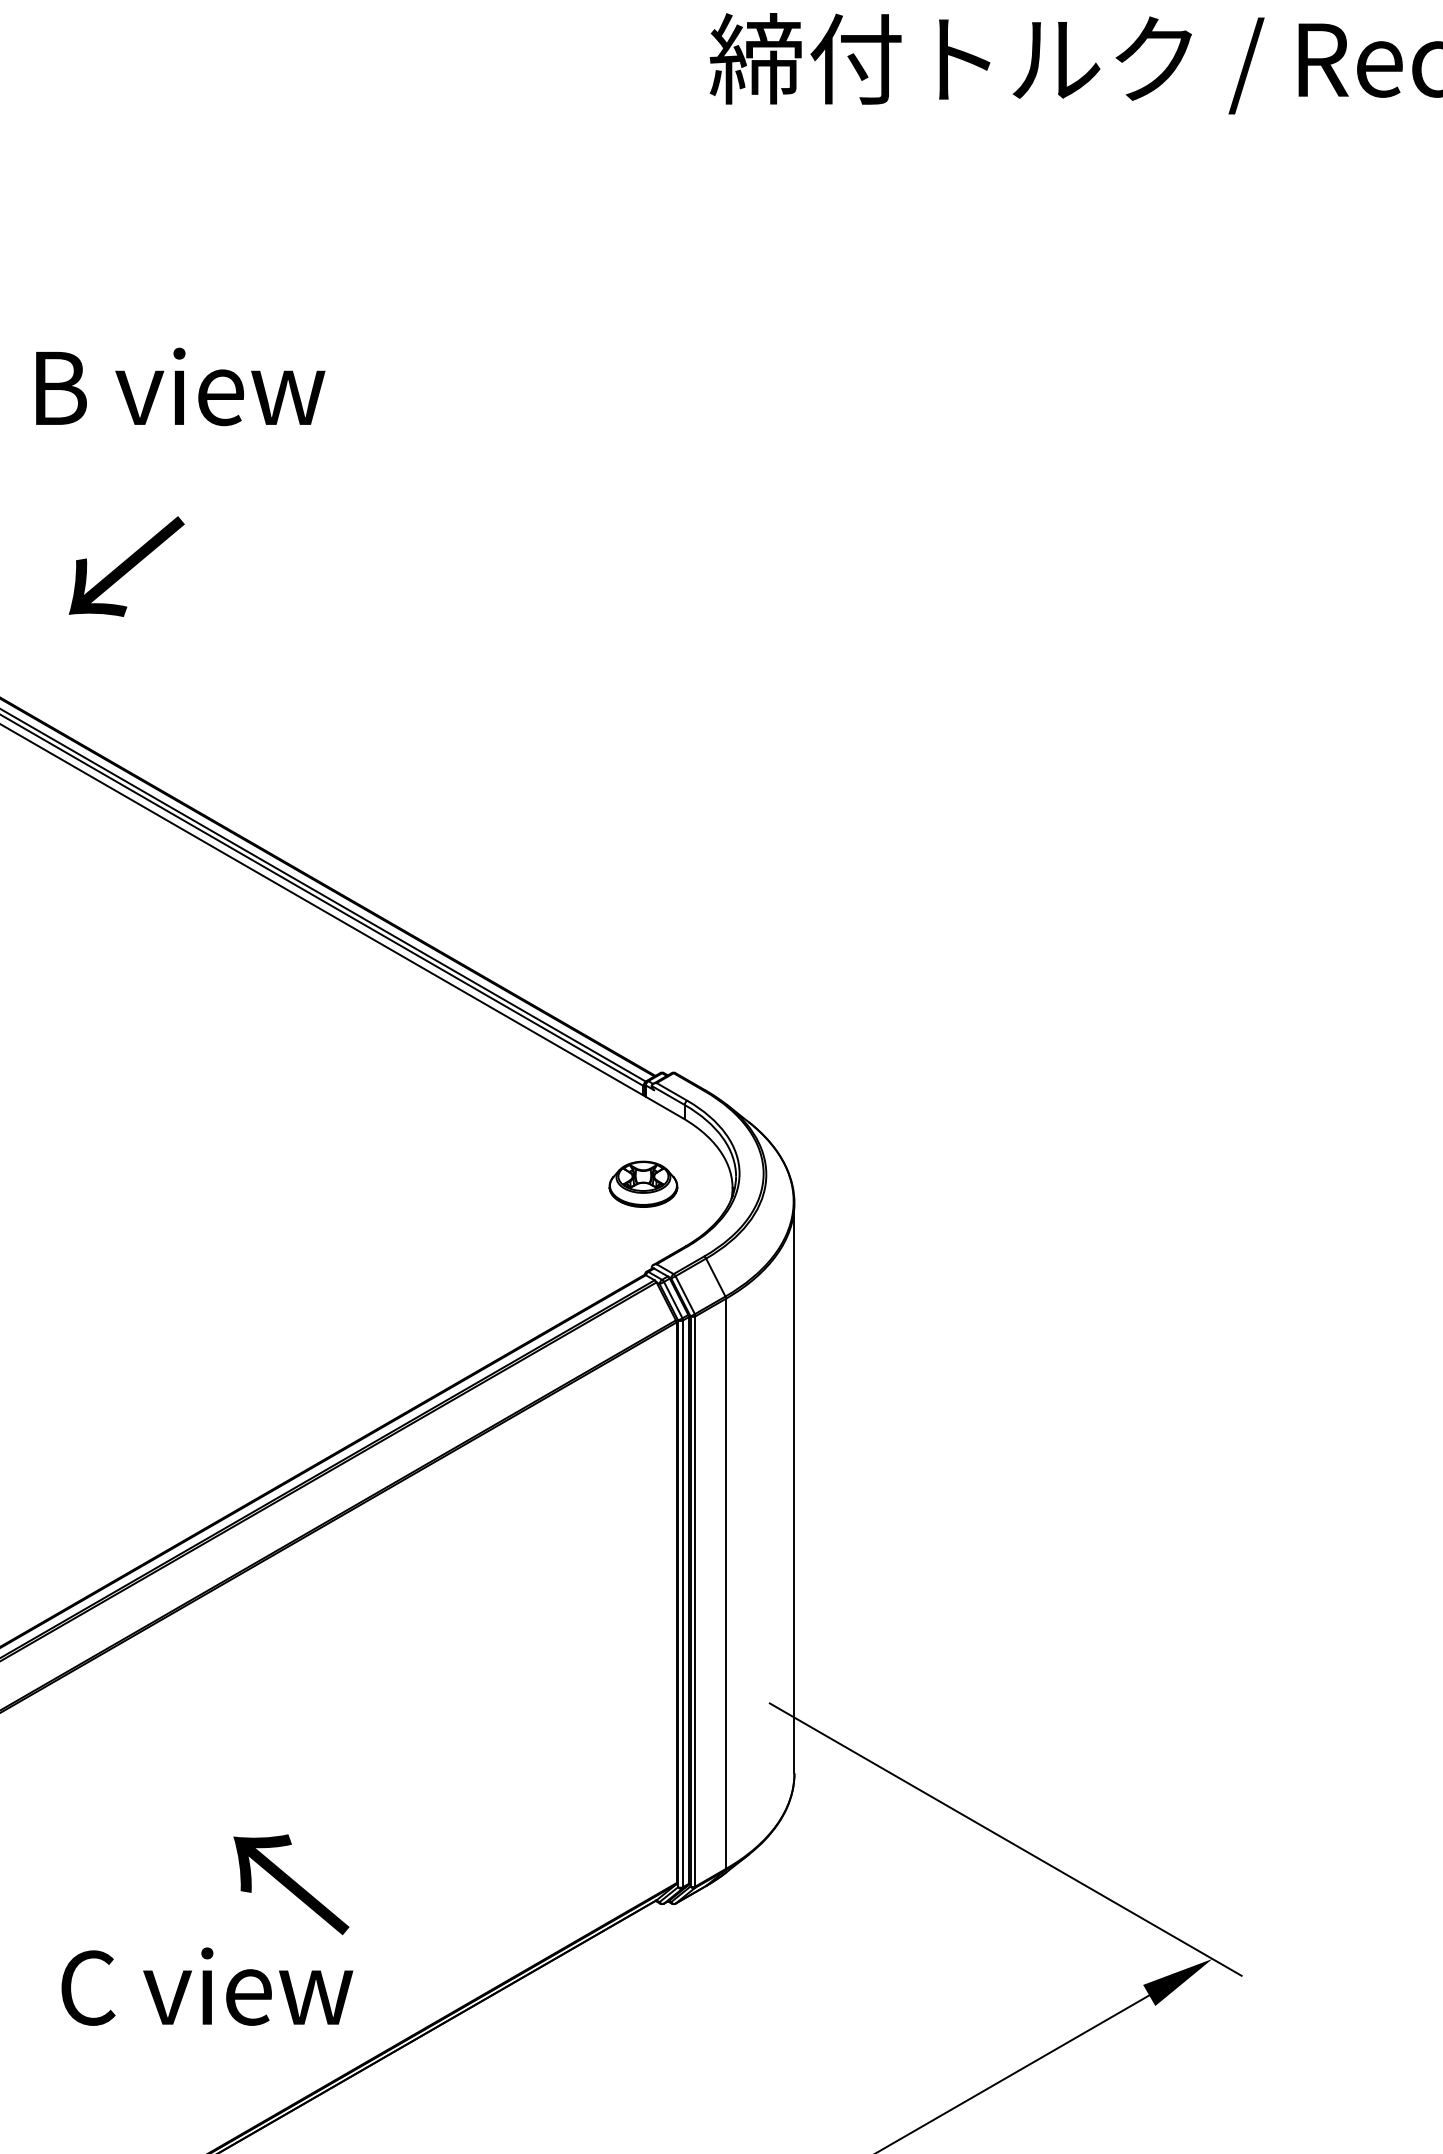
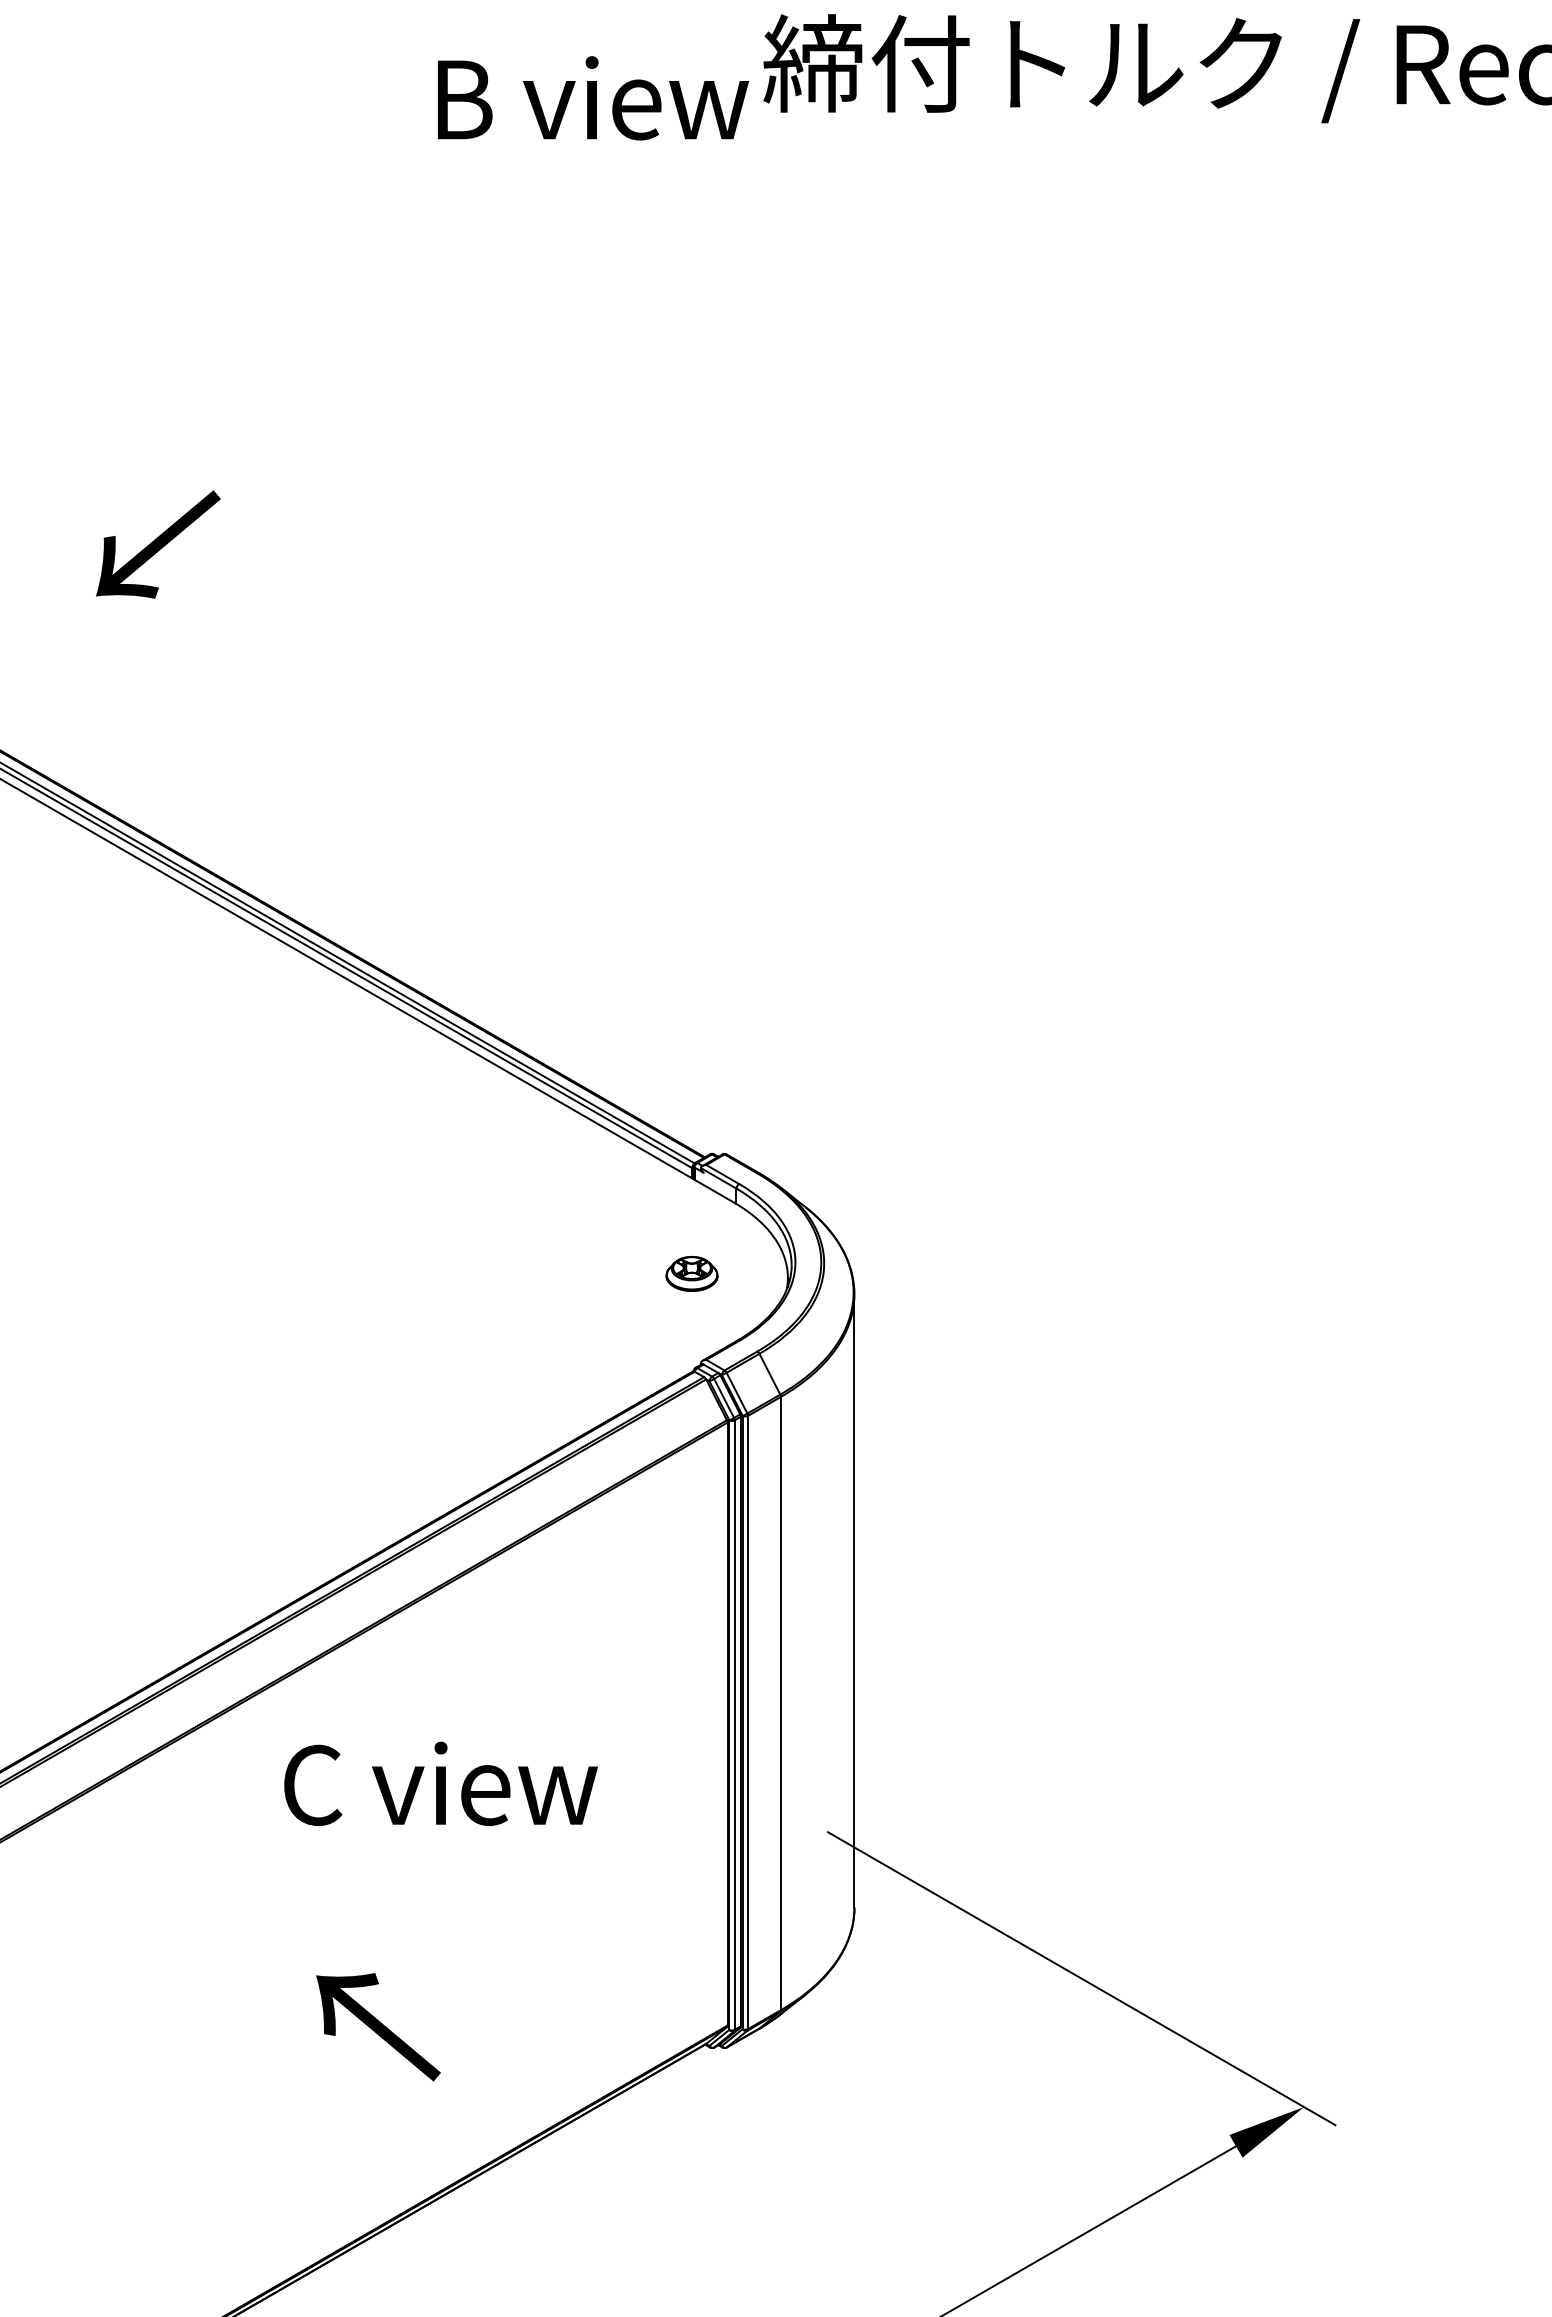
text: (180, 387) -> (593, 98), moved
text: (126, 566) -> (158, 544), moved
part: (642, 1183) -> (691, 1273), size x0.7
text: (291, 1884) -> (378, 2027), moved
text: (206, 1986) -> (440, 1783), moved

